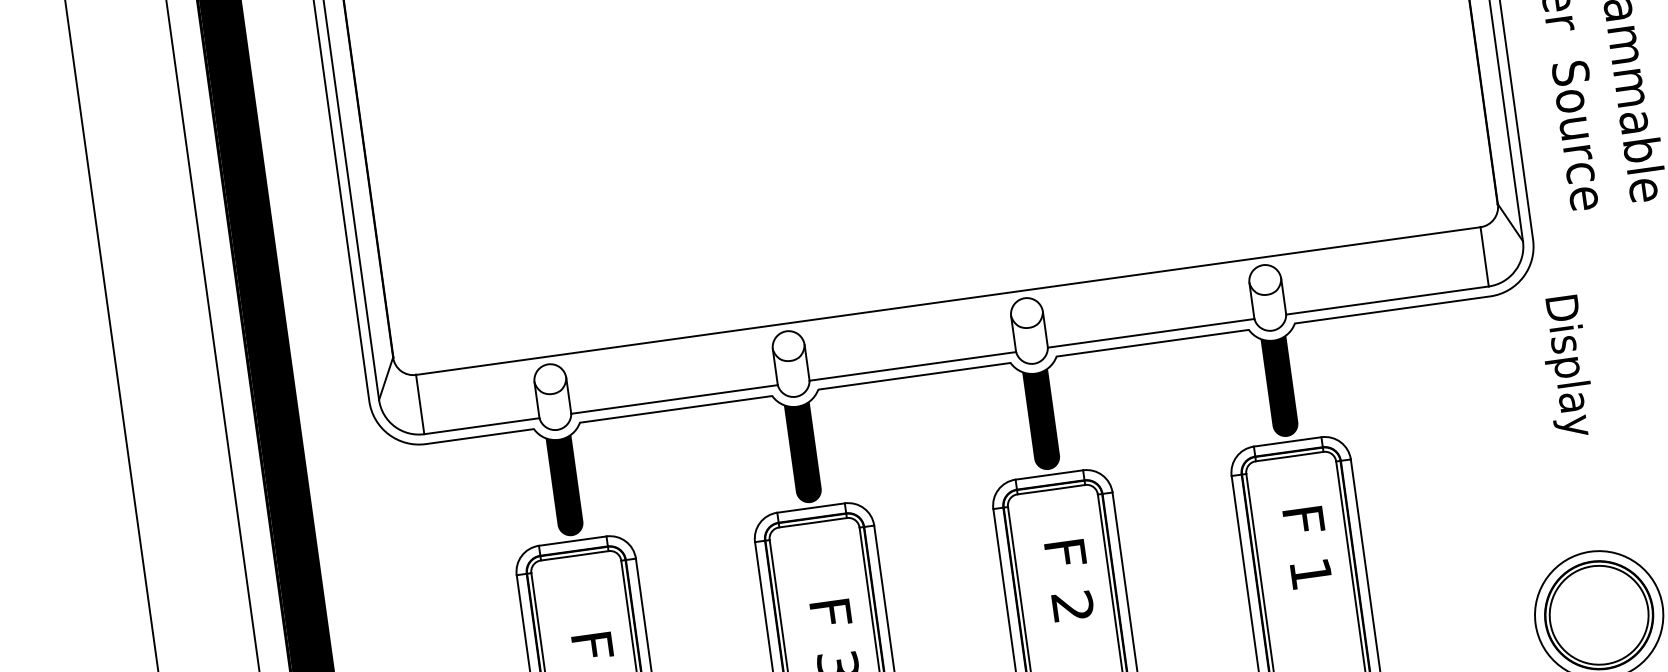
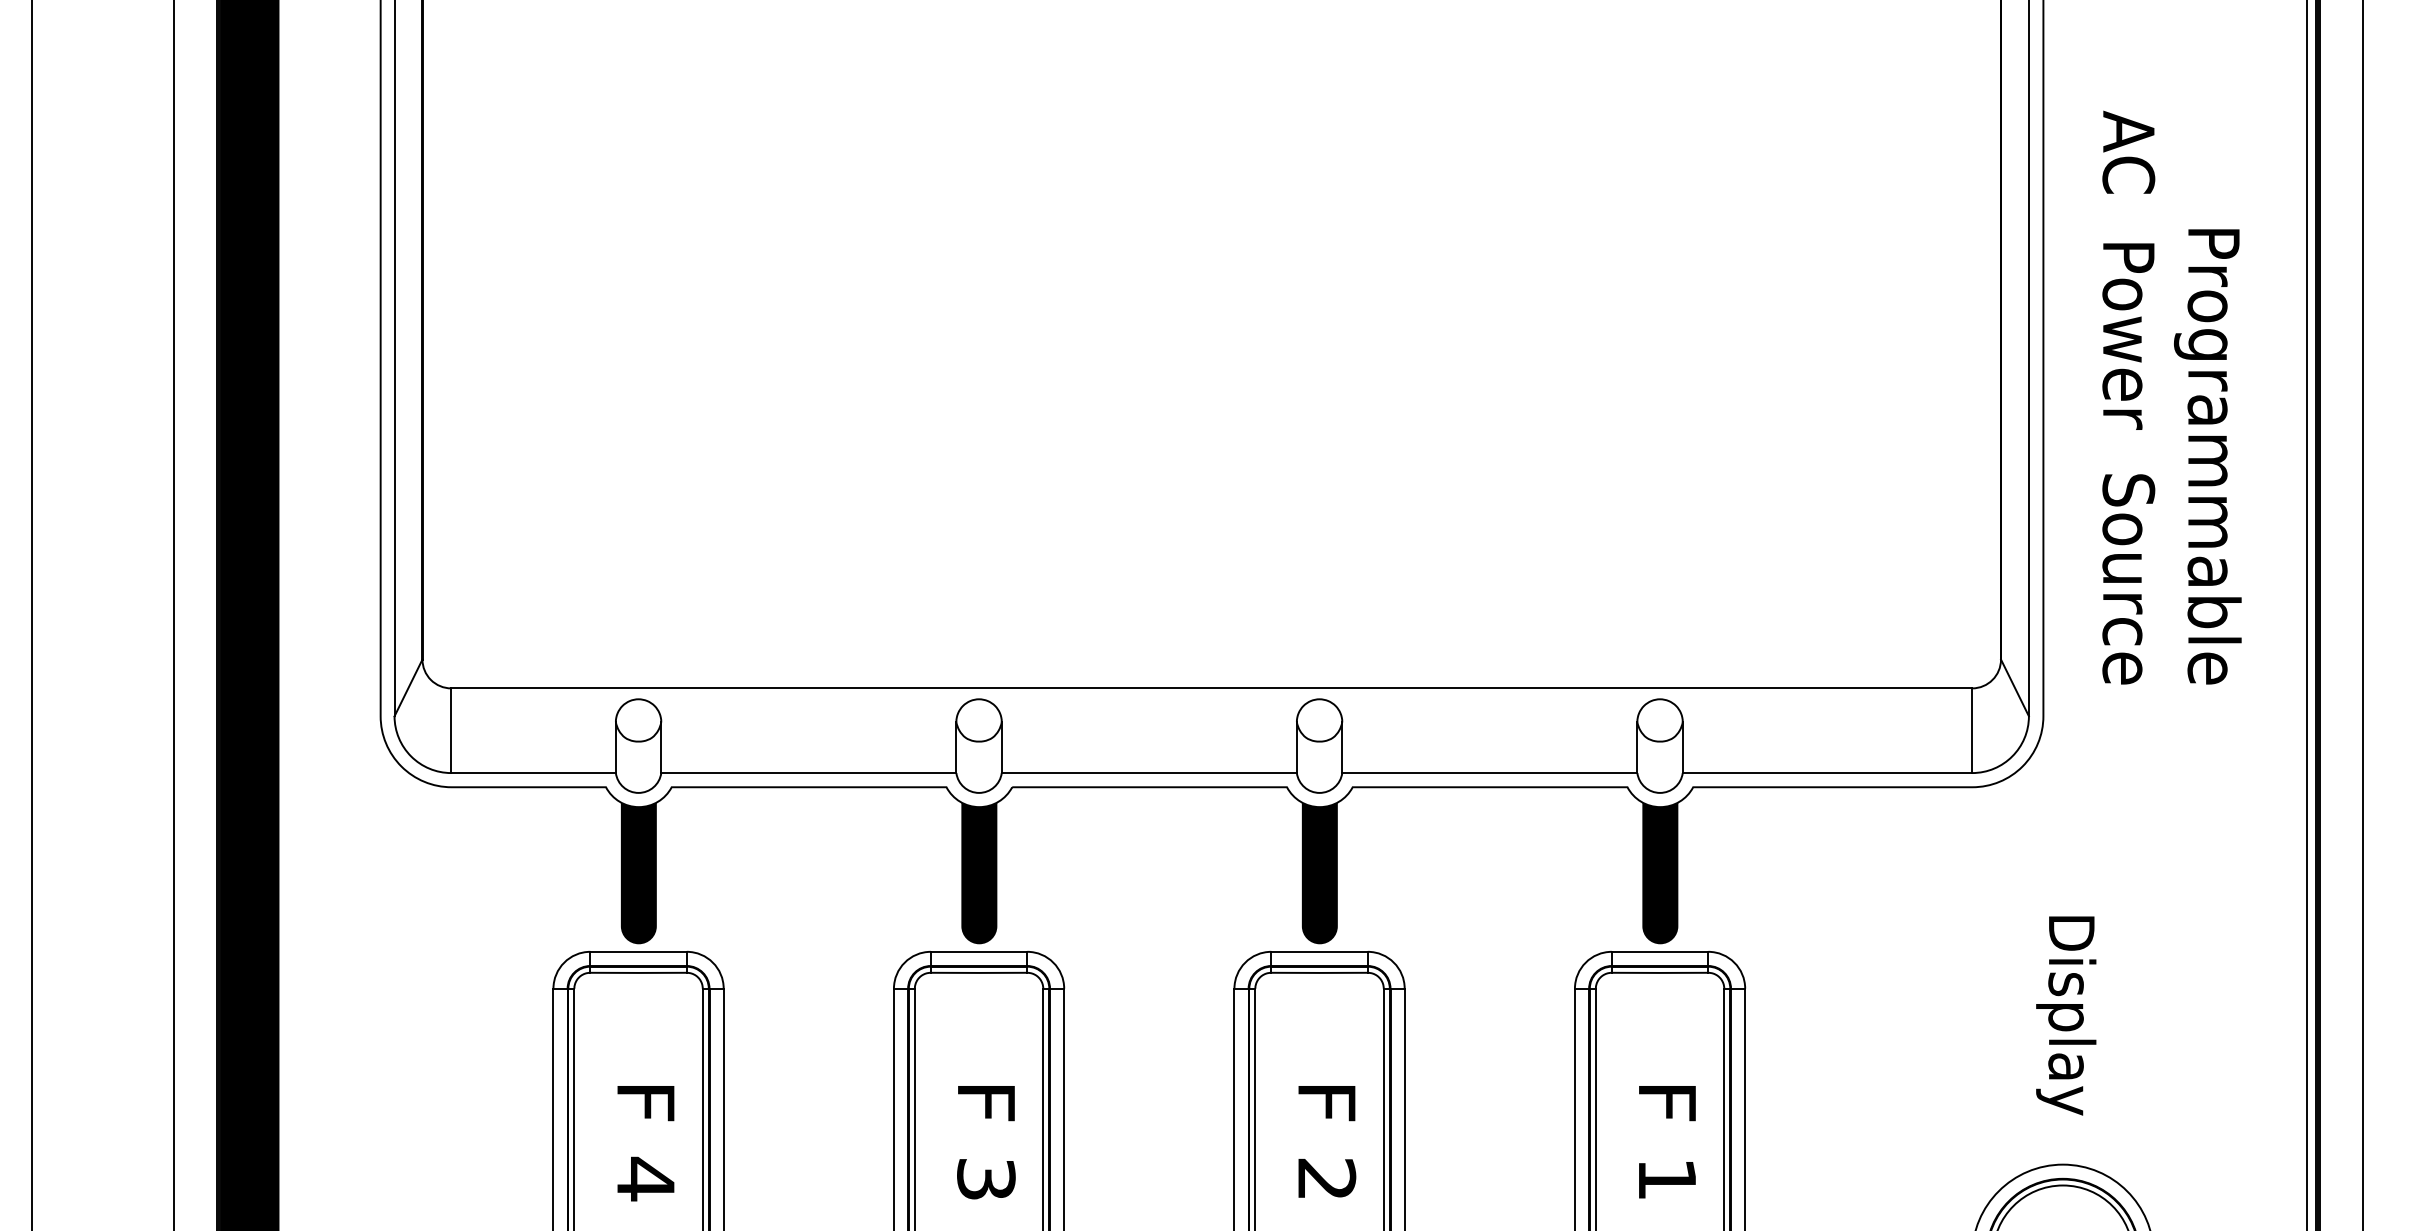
text: (1567, 366) -> (2066, 1015), moved
text: (1307, 548) -> (1667, 1142), moved
text: (1069, 580) -> (1327, 1141), moved

